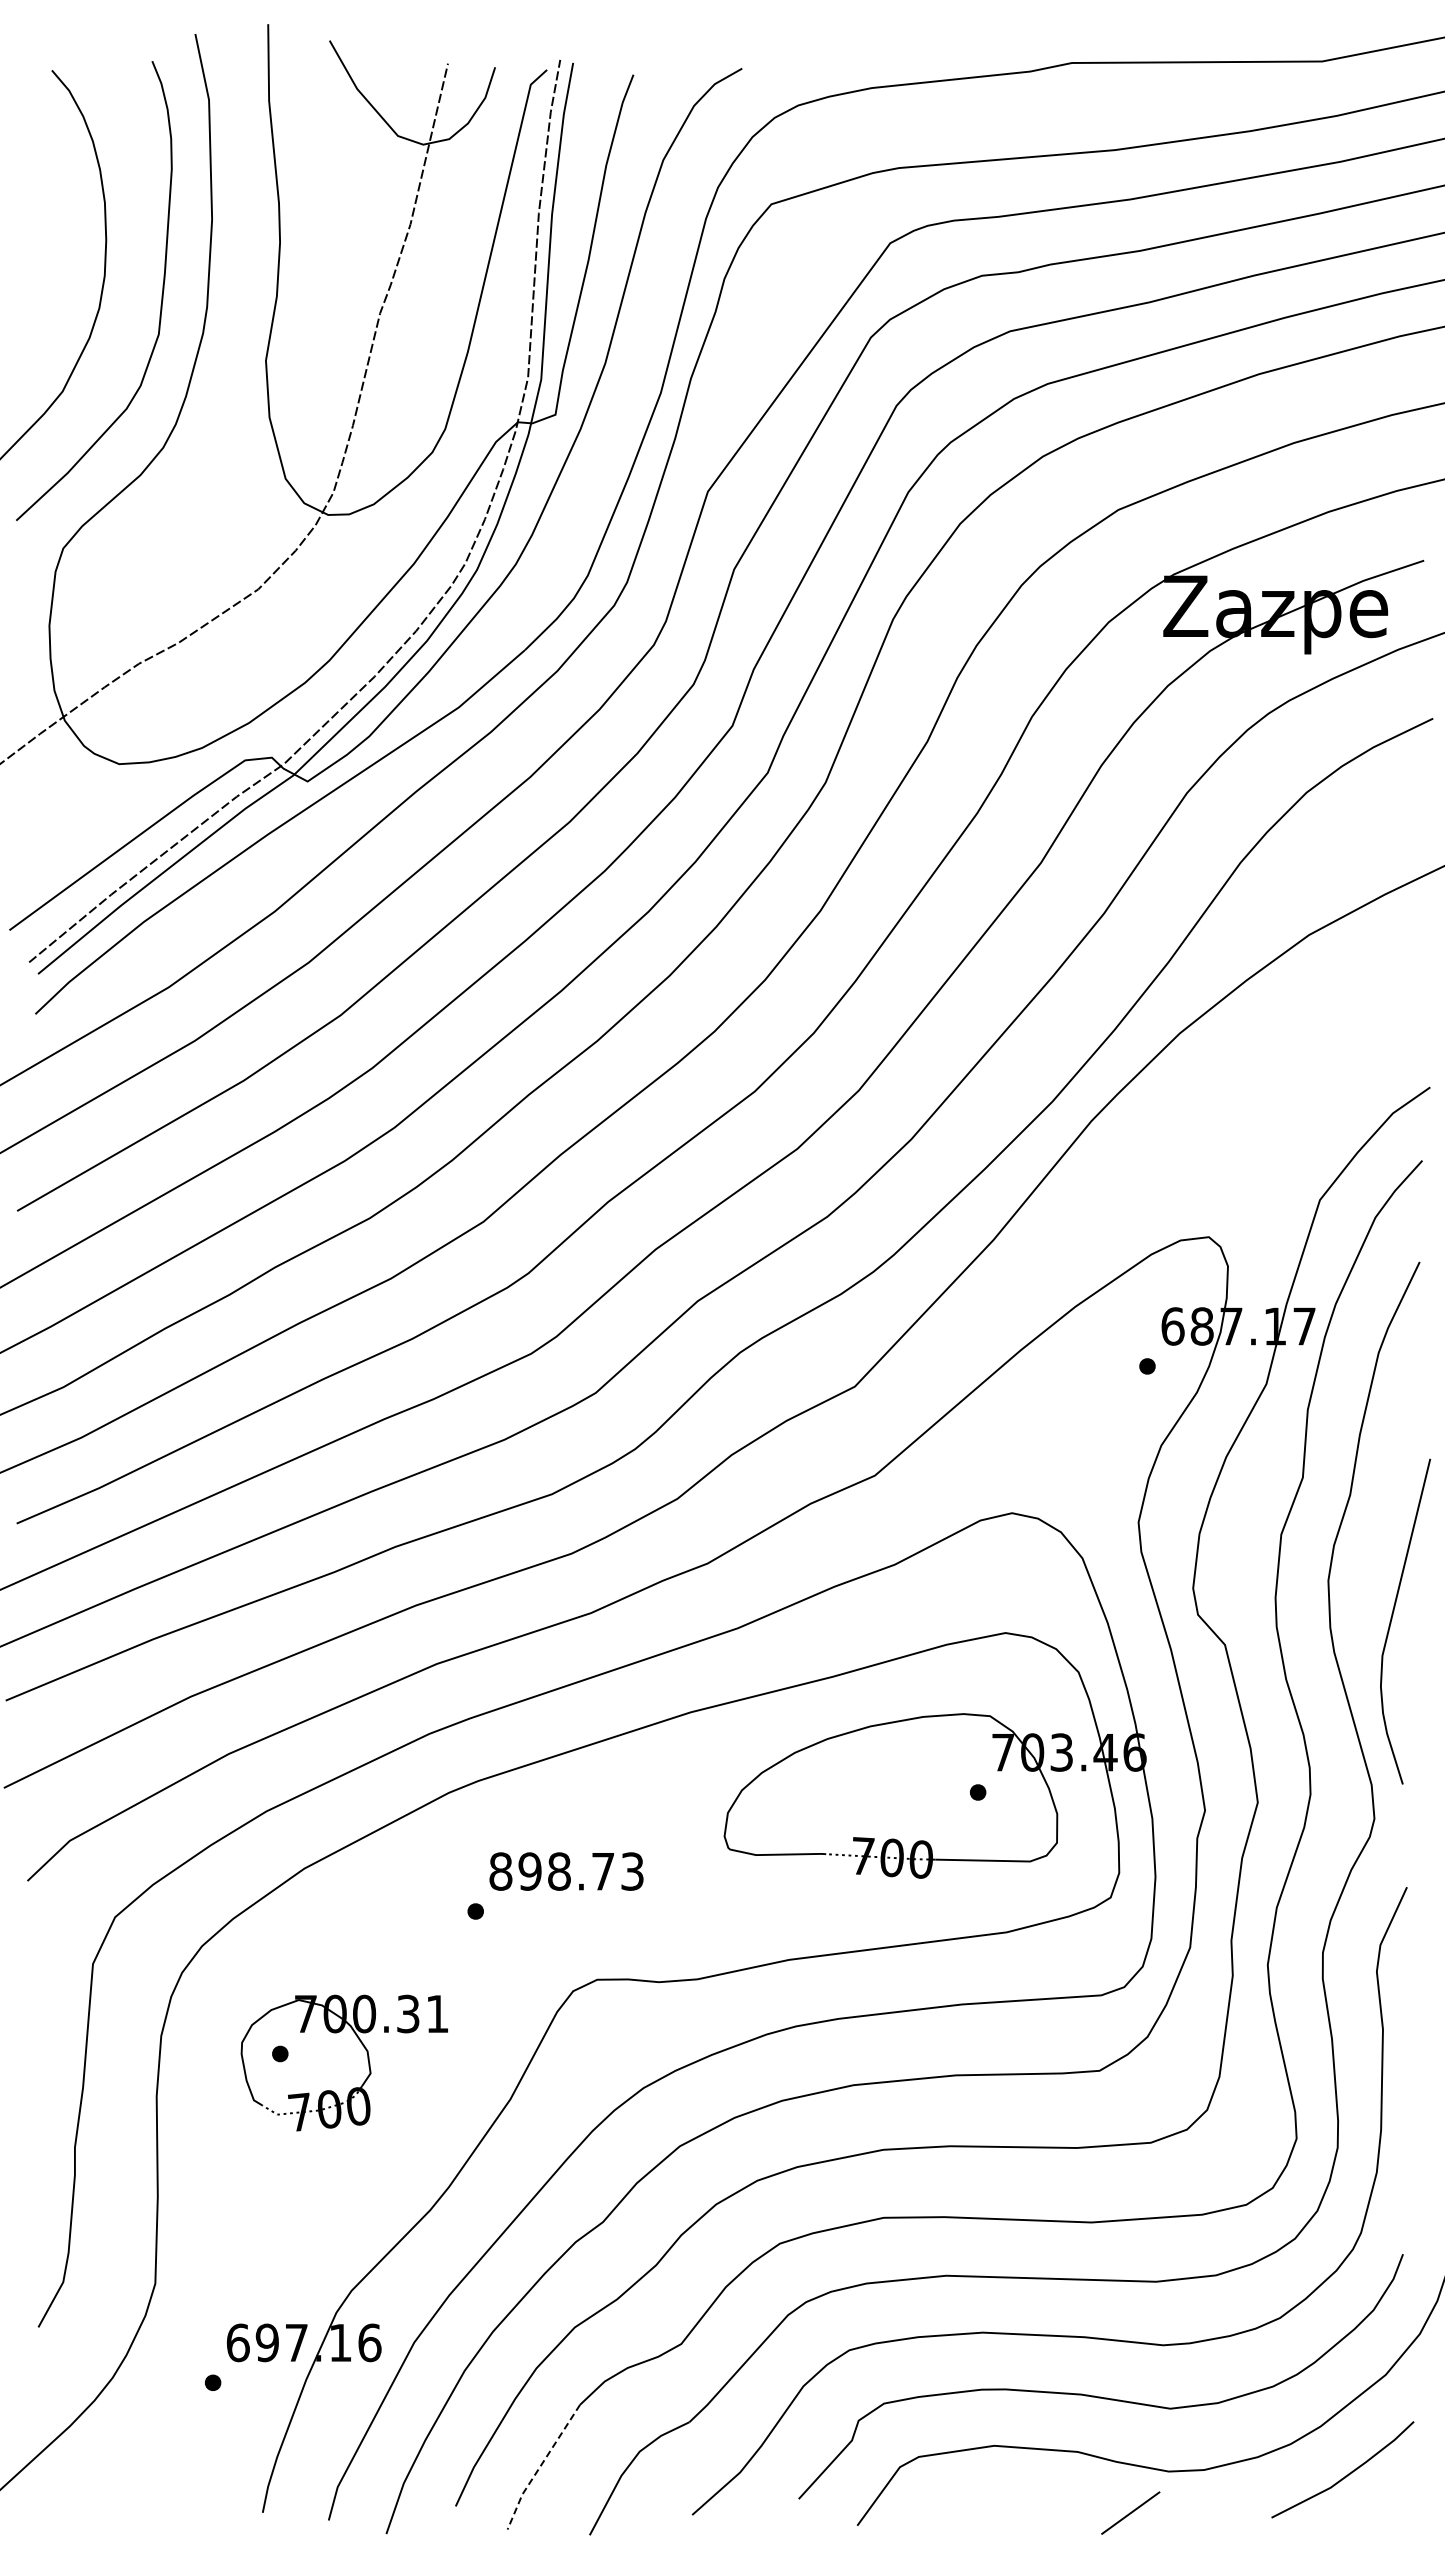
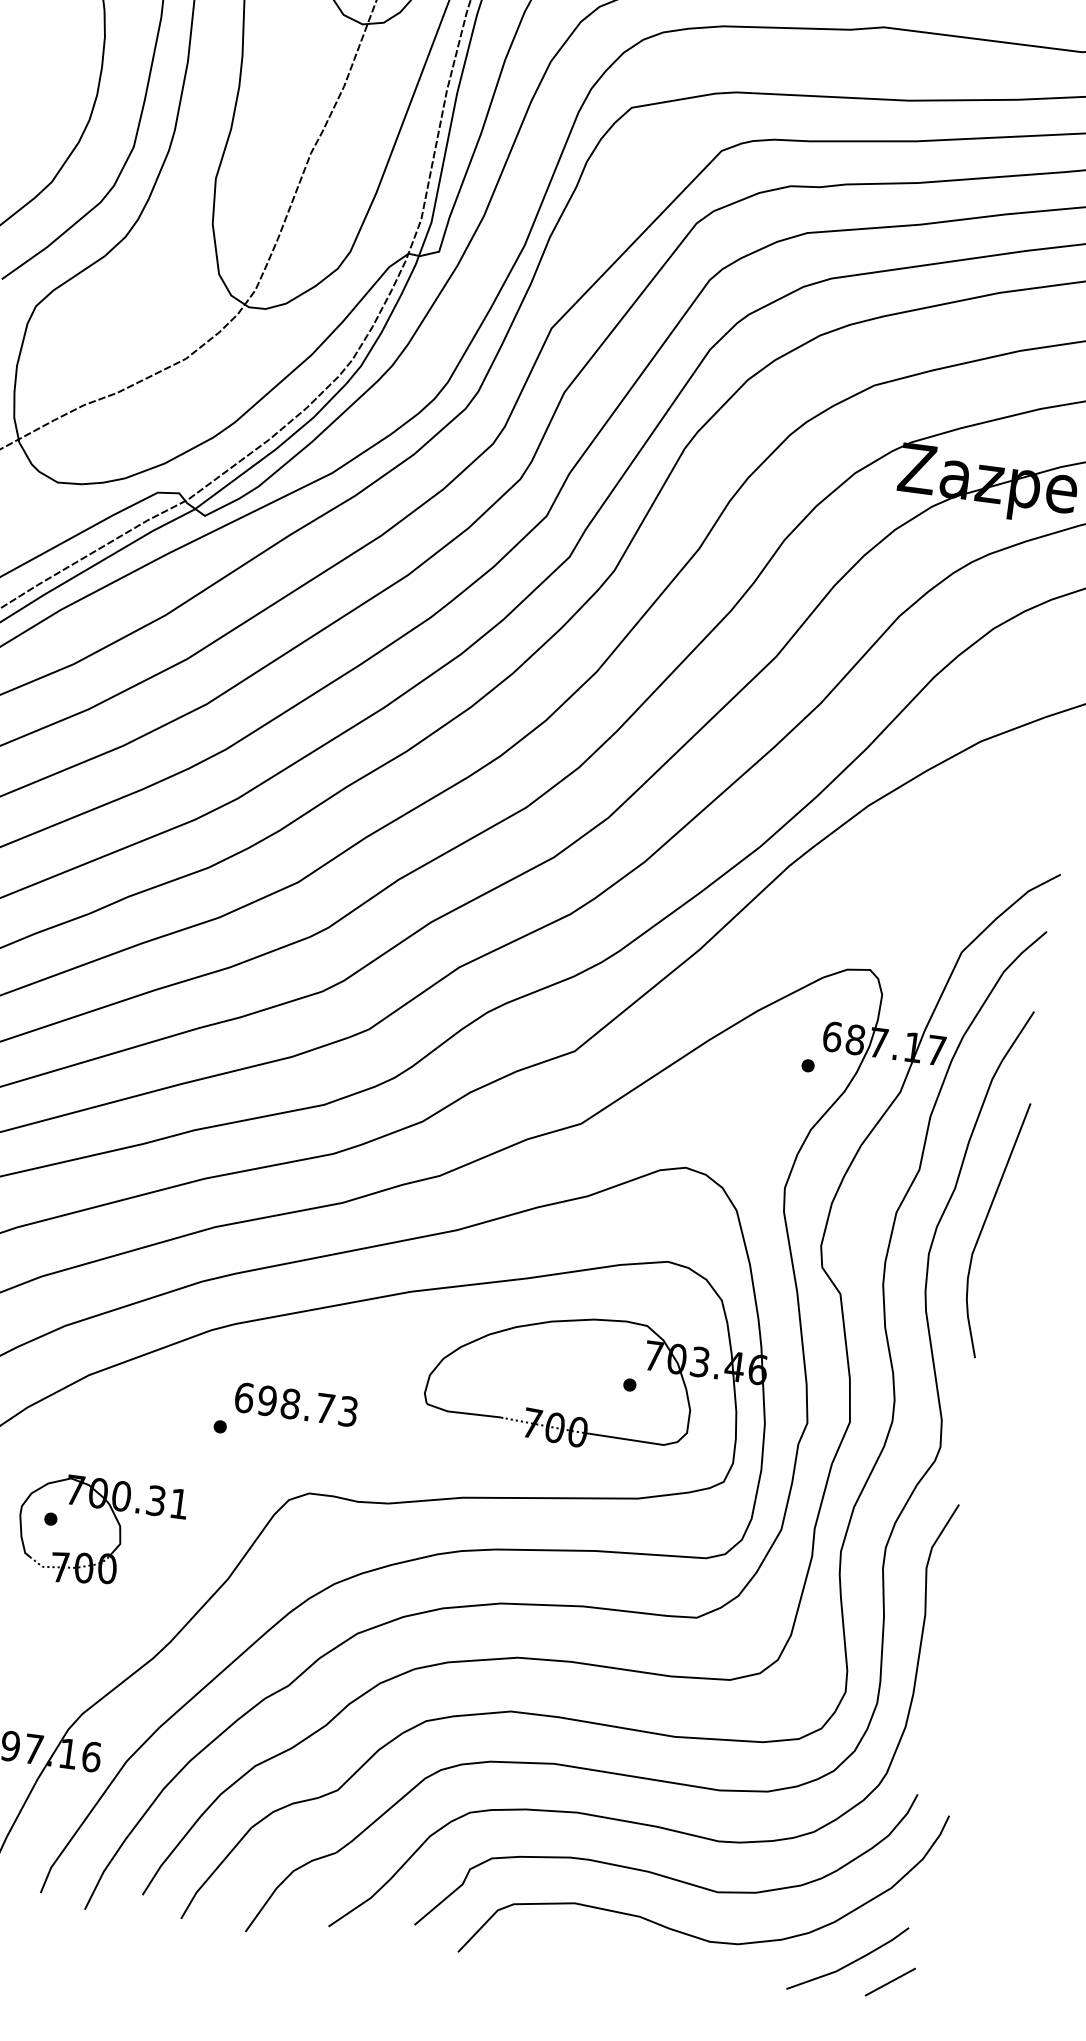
curve: (1392, 1619) -> (984, 1226), moved
text: (500, 1871) -> (244, 1397), 898.73 -> 698.73
line: (540, 2466) -> (213, 1872), dashed -> solid
line: (1130, 2512) -> (890, 1981), moved

